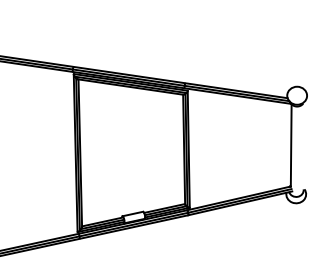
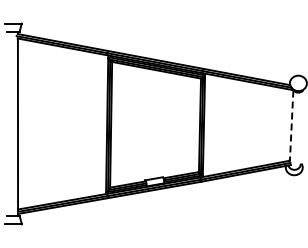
line: (291, 146) -> (291, 126), solid -> dashed

